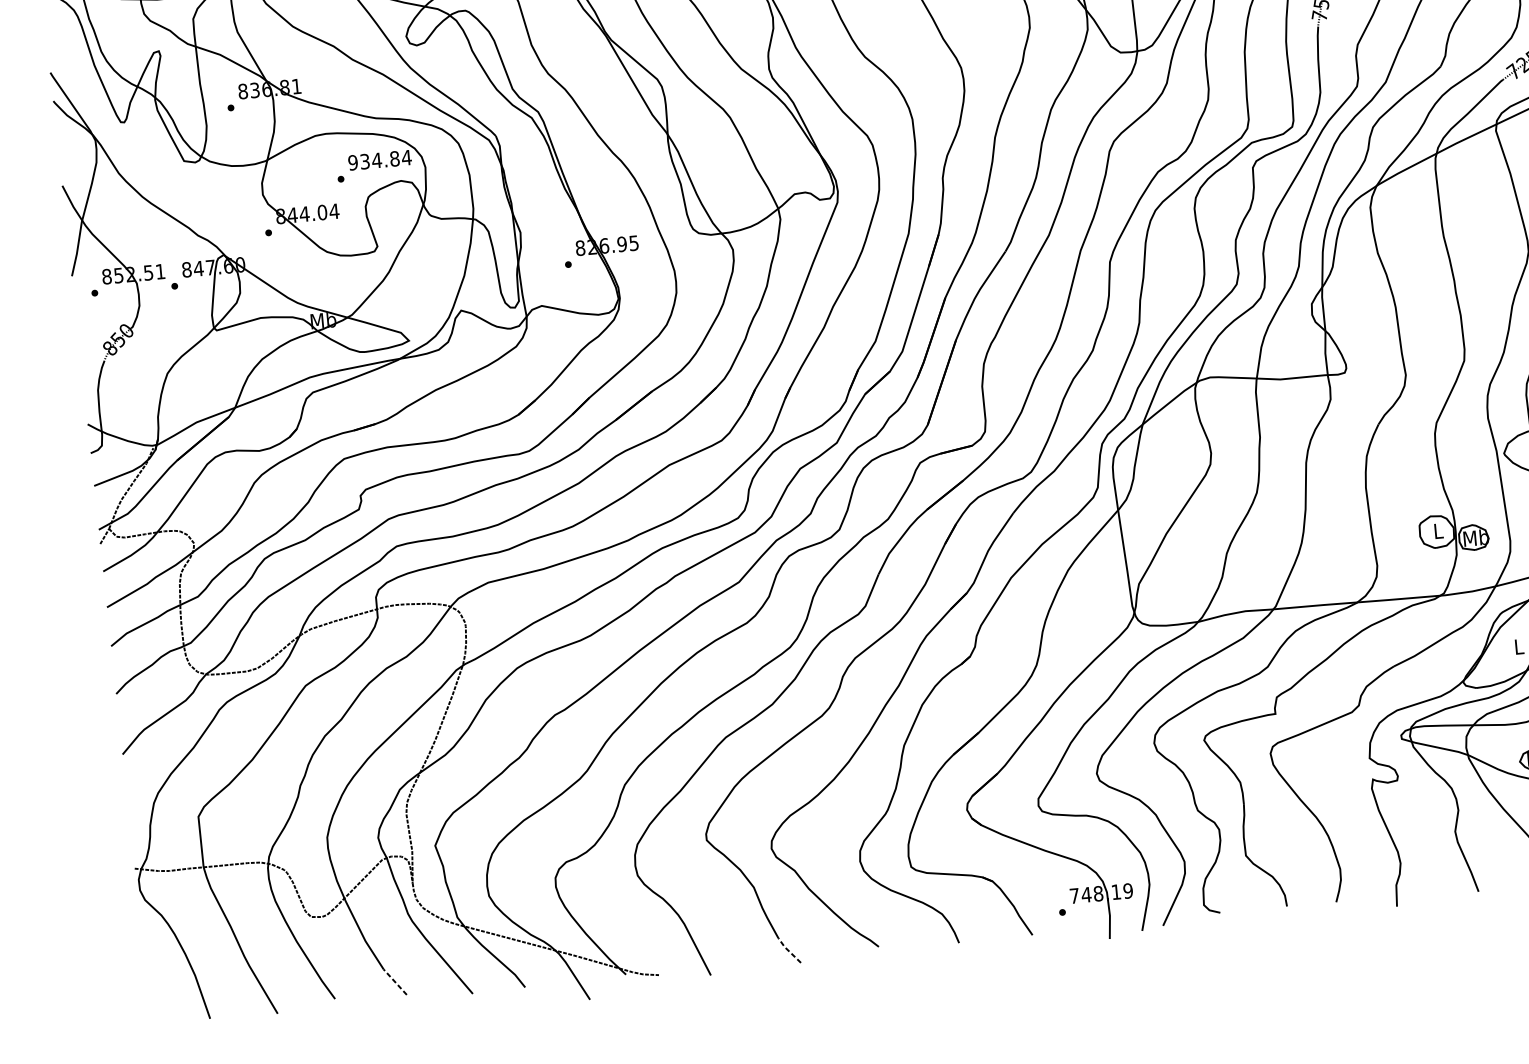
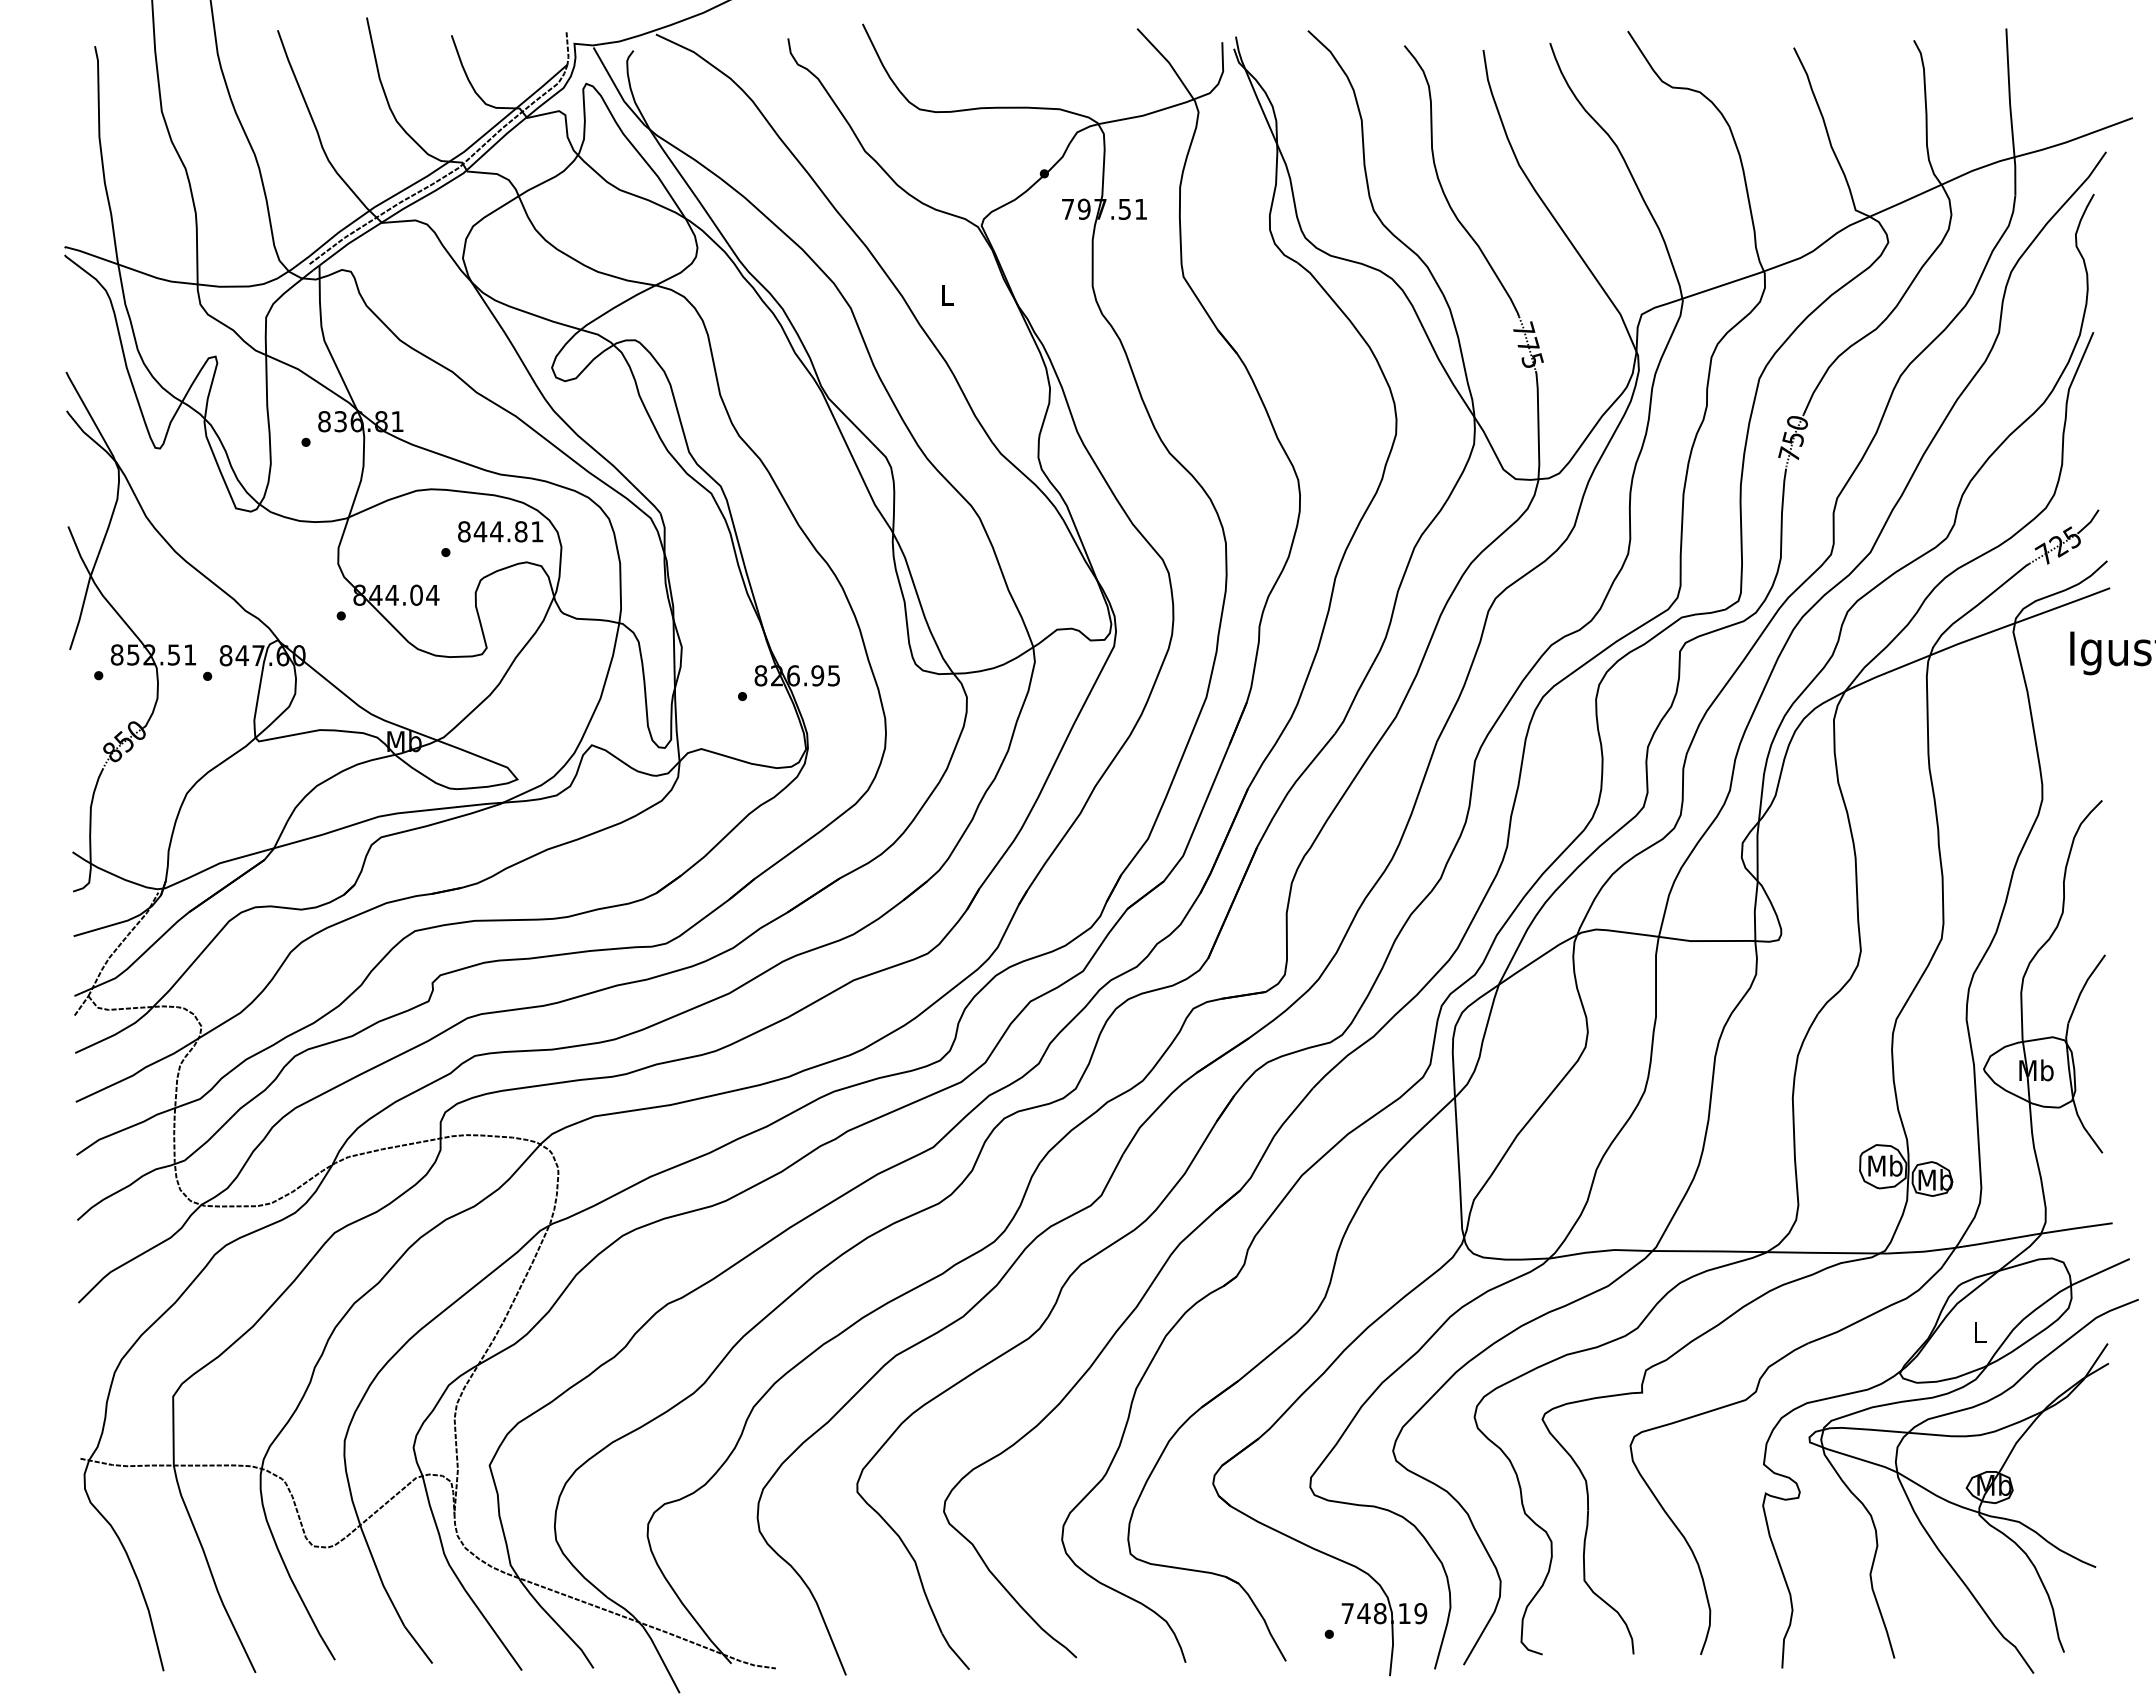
text: (379, 160) -> (500, 531), 934.84 -> 844.81
text: (1438, 530) -> (1885, 1165), L -> Mb
line: (788, 950) -> (953, 1651), dashed -> solid
line: (395, 981) -> (418, 1644), dashed -> solid

